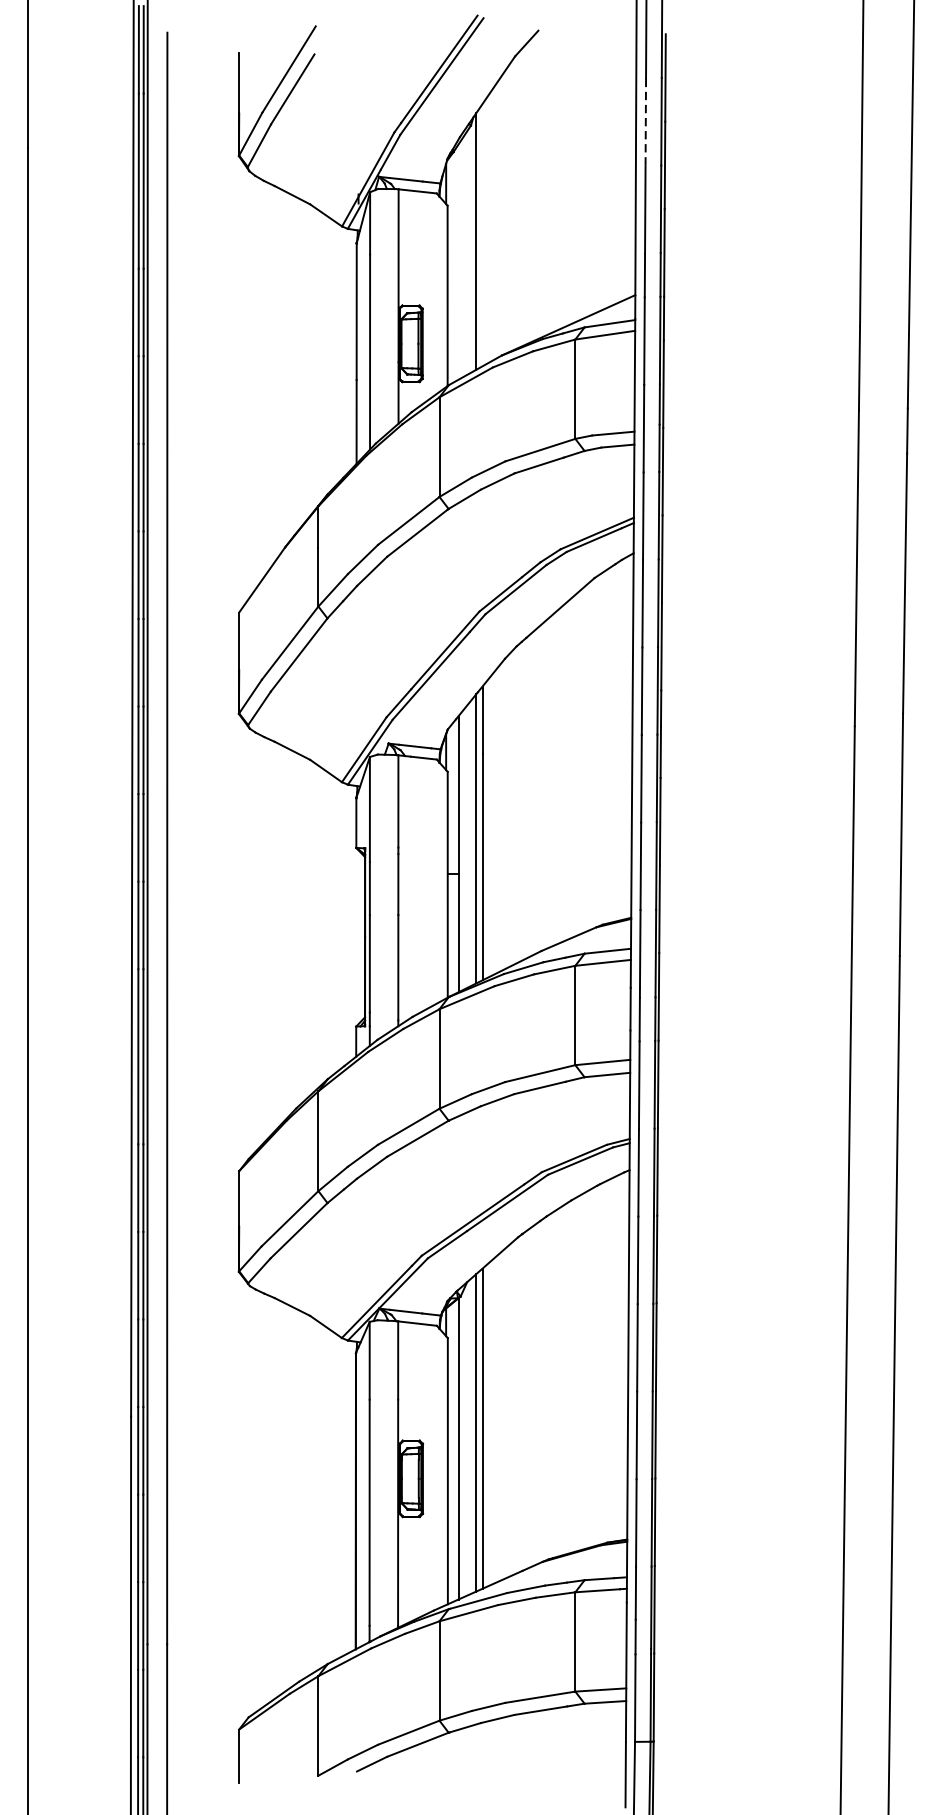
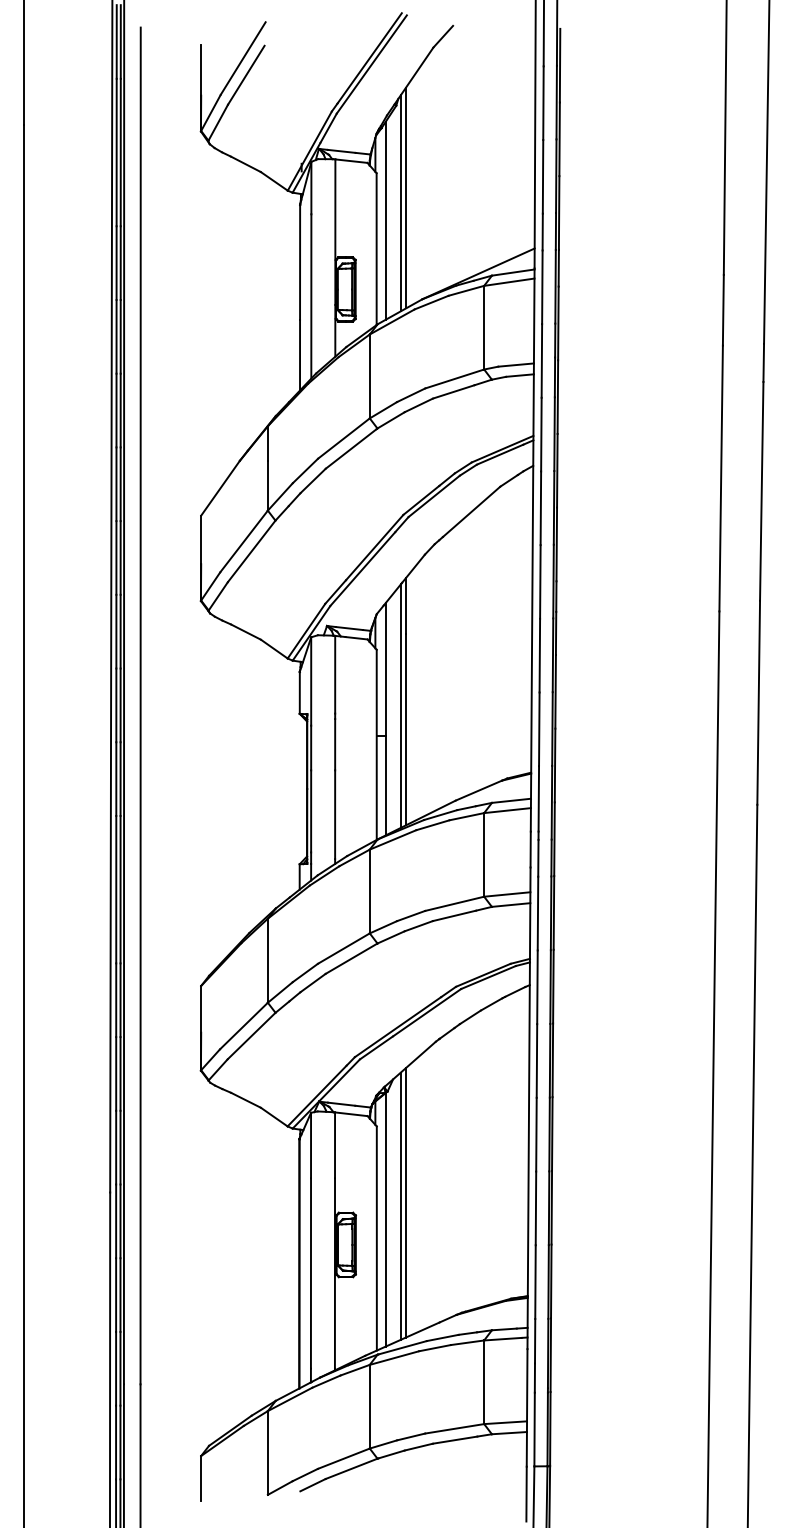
line: (645, 122) -> (543, 103), dashed -> solid
line: (481, 234) -> (405, 197), added
line: (458, 261) -> (385, 220), added

